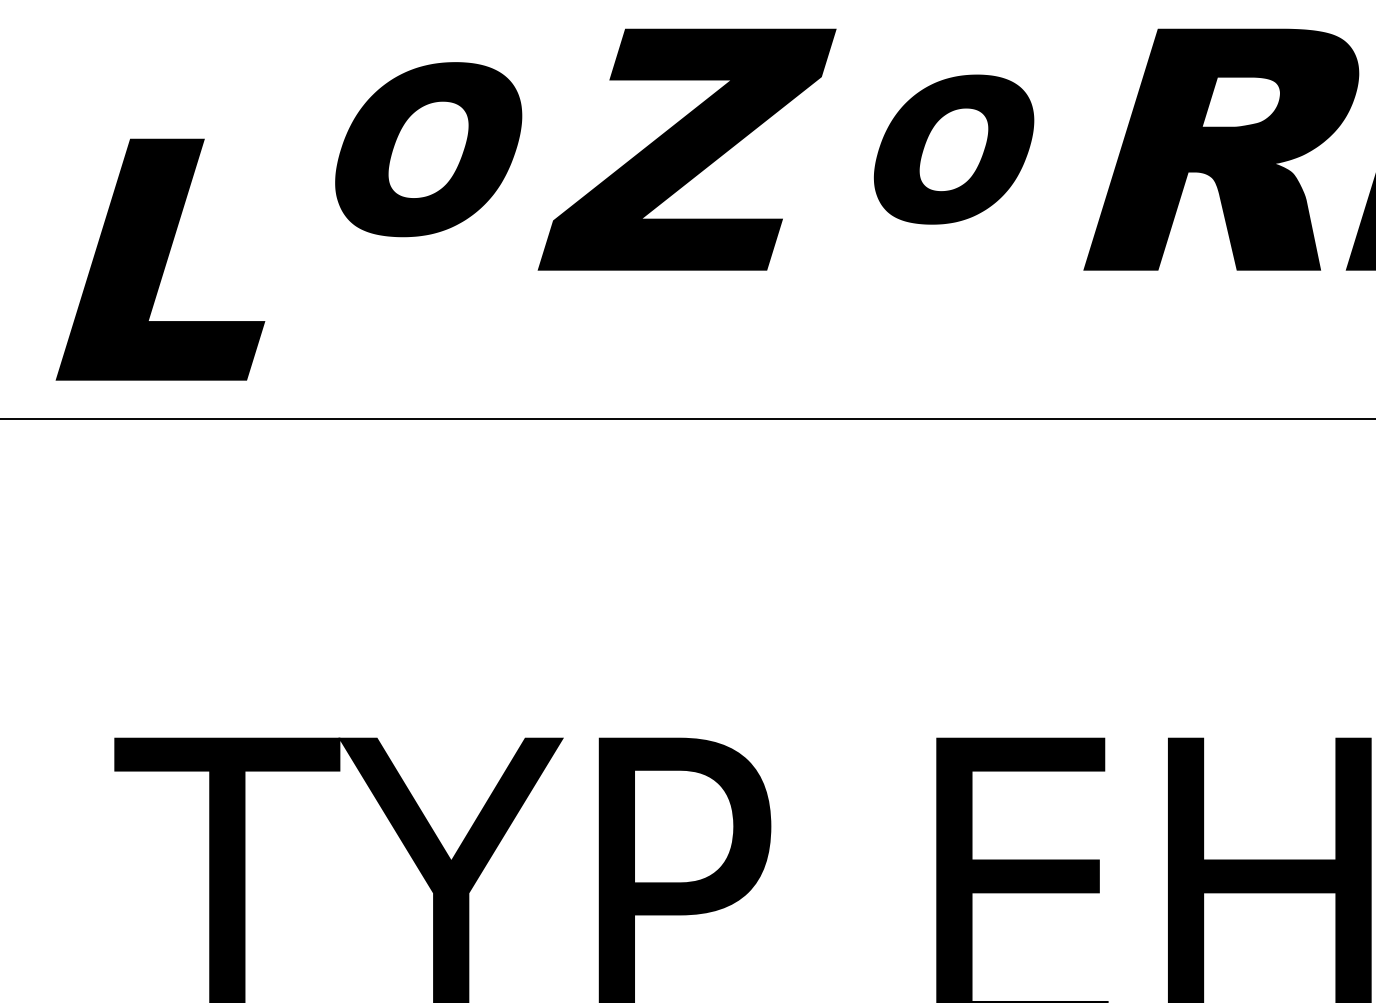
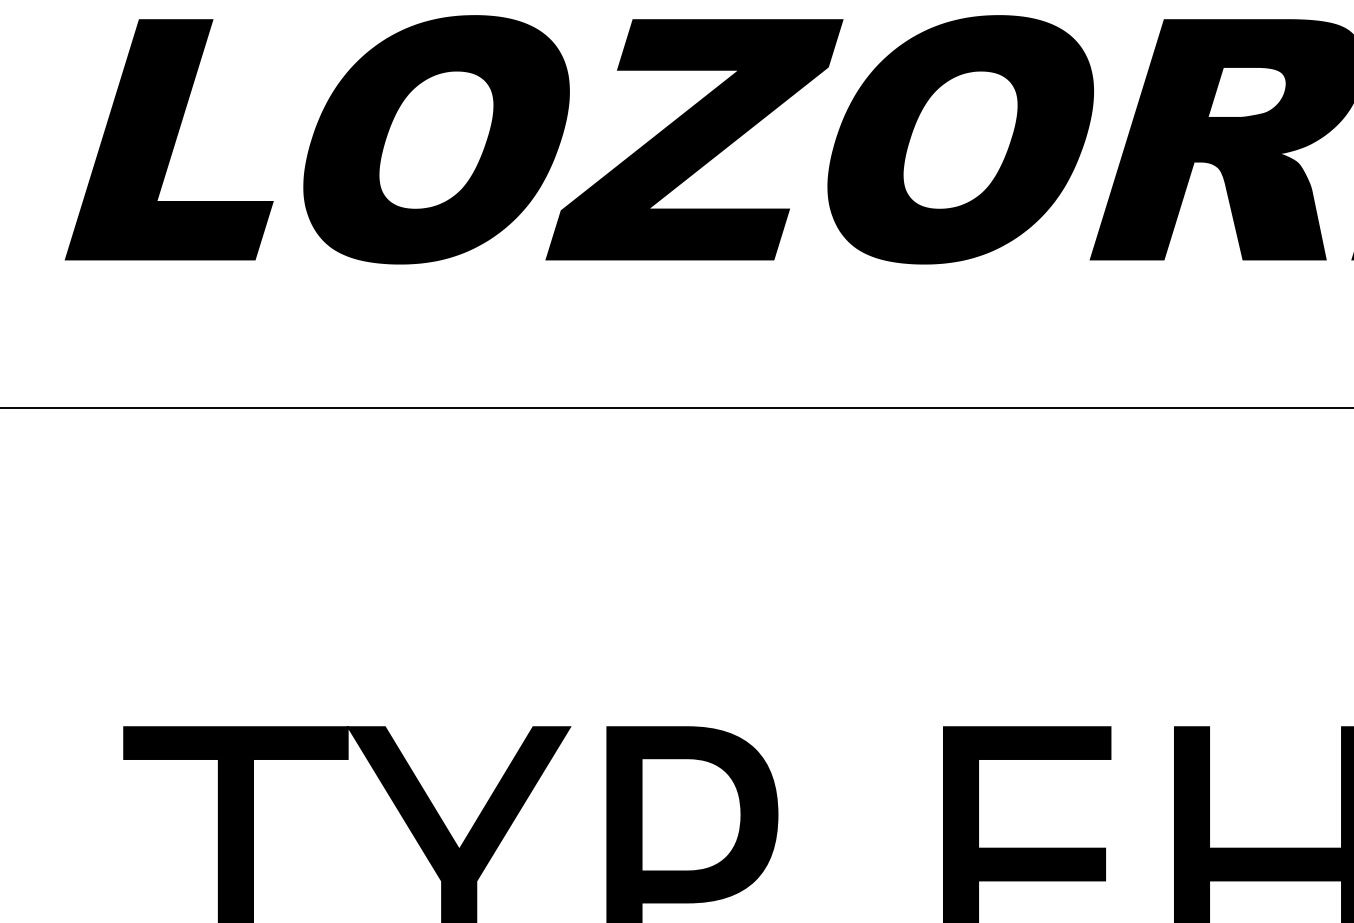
part: (428, 149) -> (436, 139), size x1.43
part: (953, 149) -> (960, 139), size x1.67
part: (160, 259) -> (169, 139), moved

